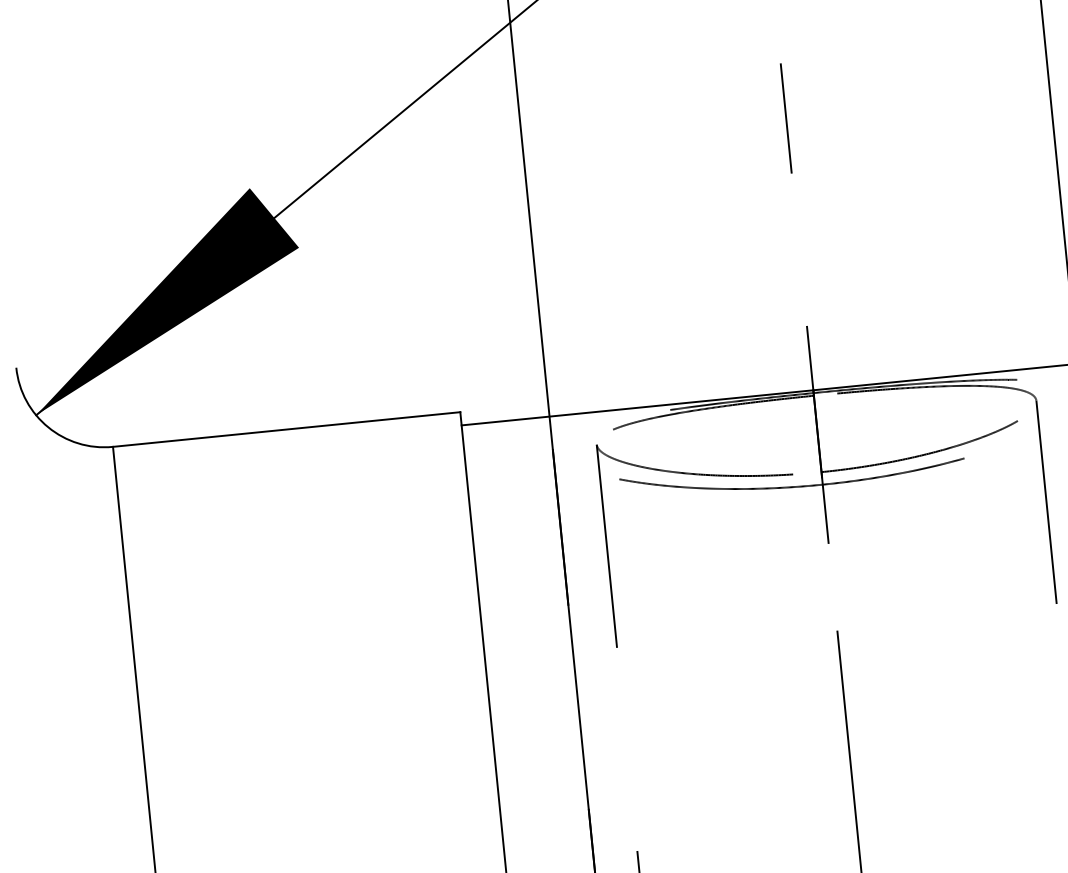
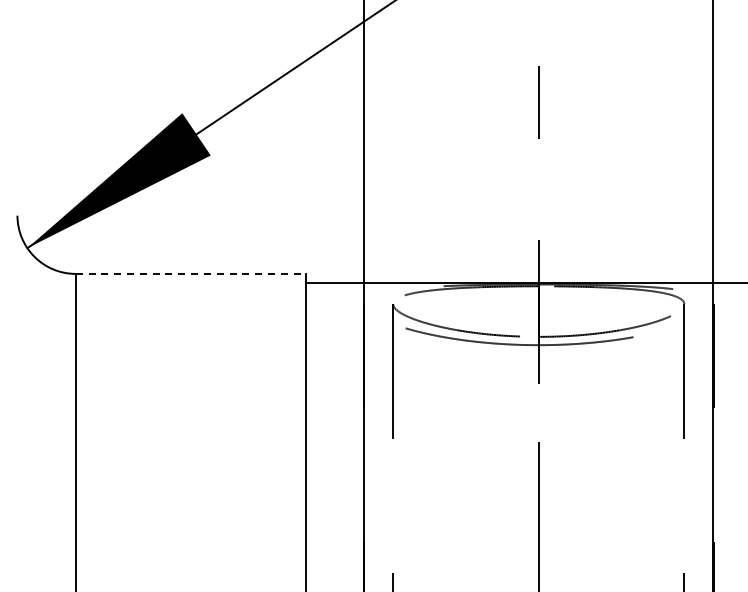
line: (287, 428) -> (191, 273), solid -> dashed

